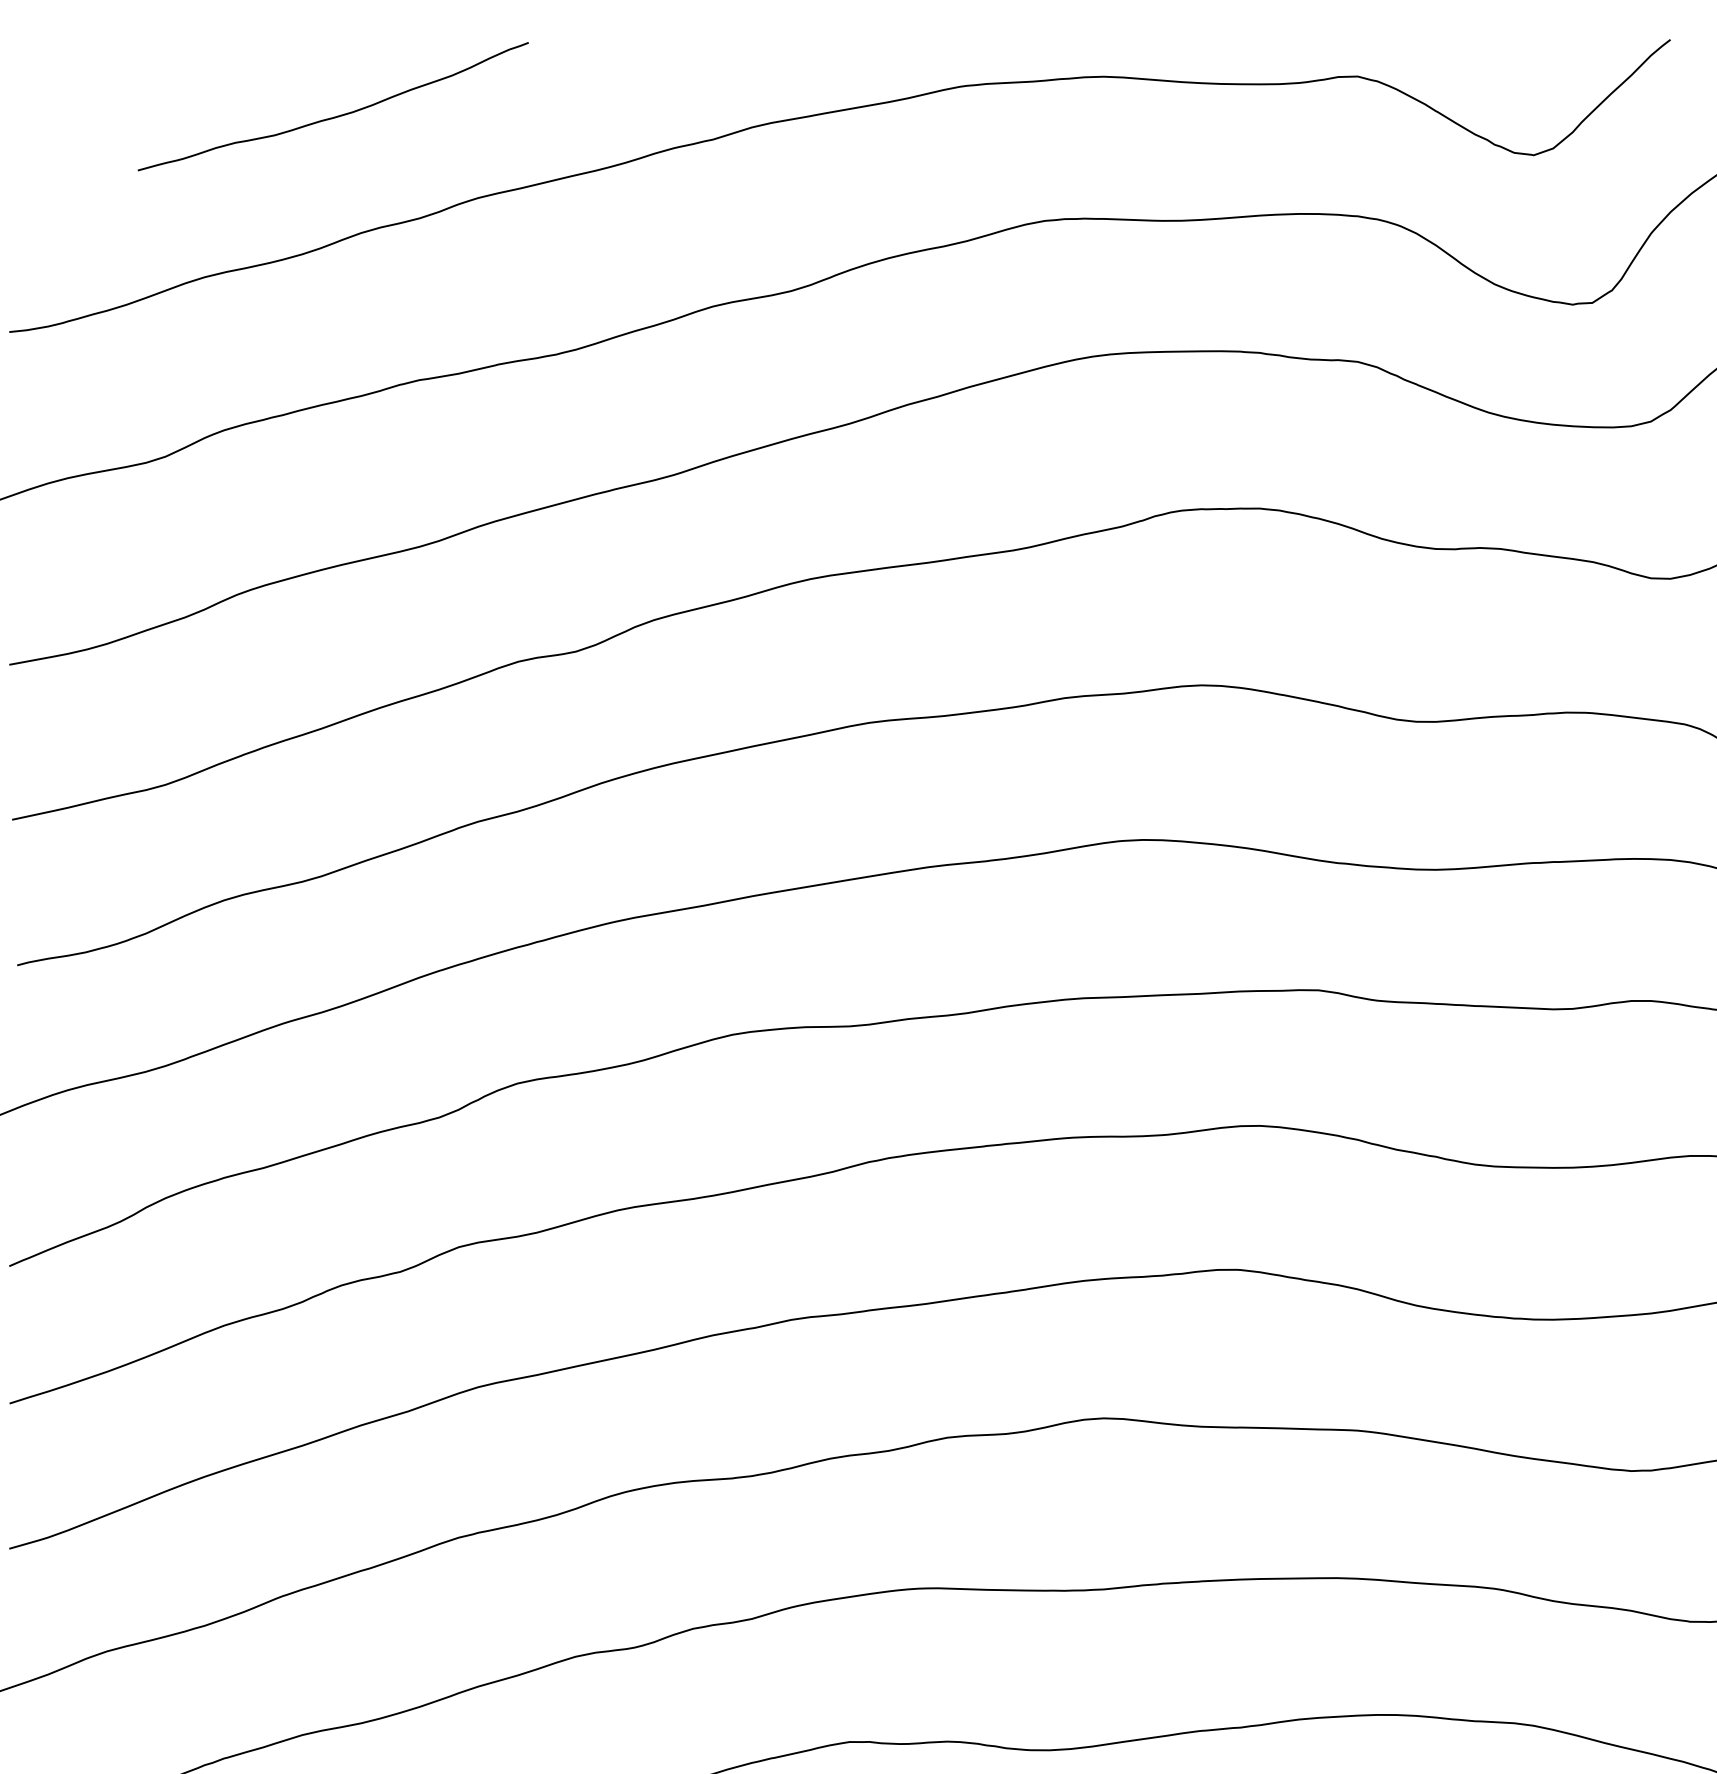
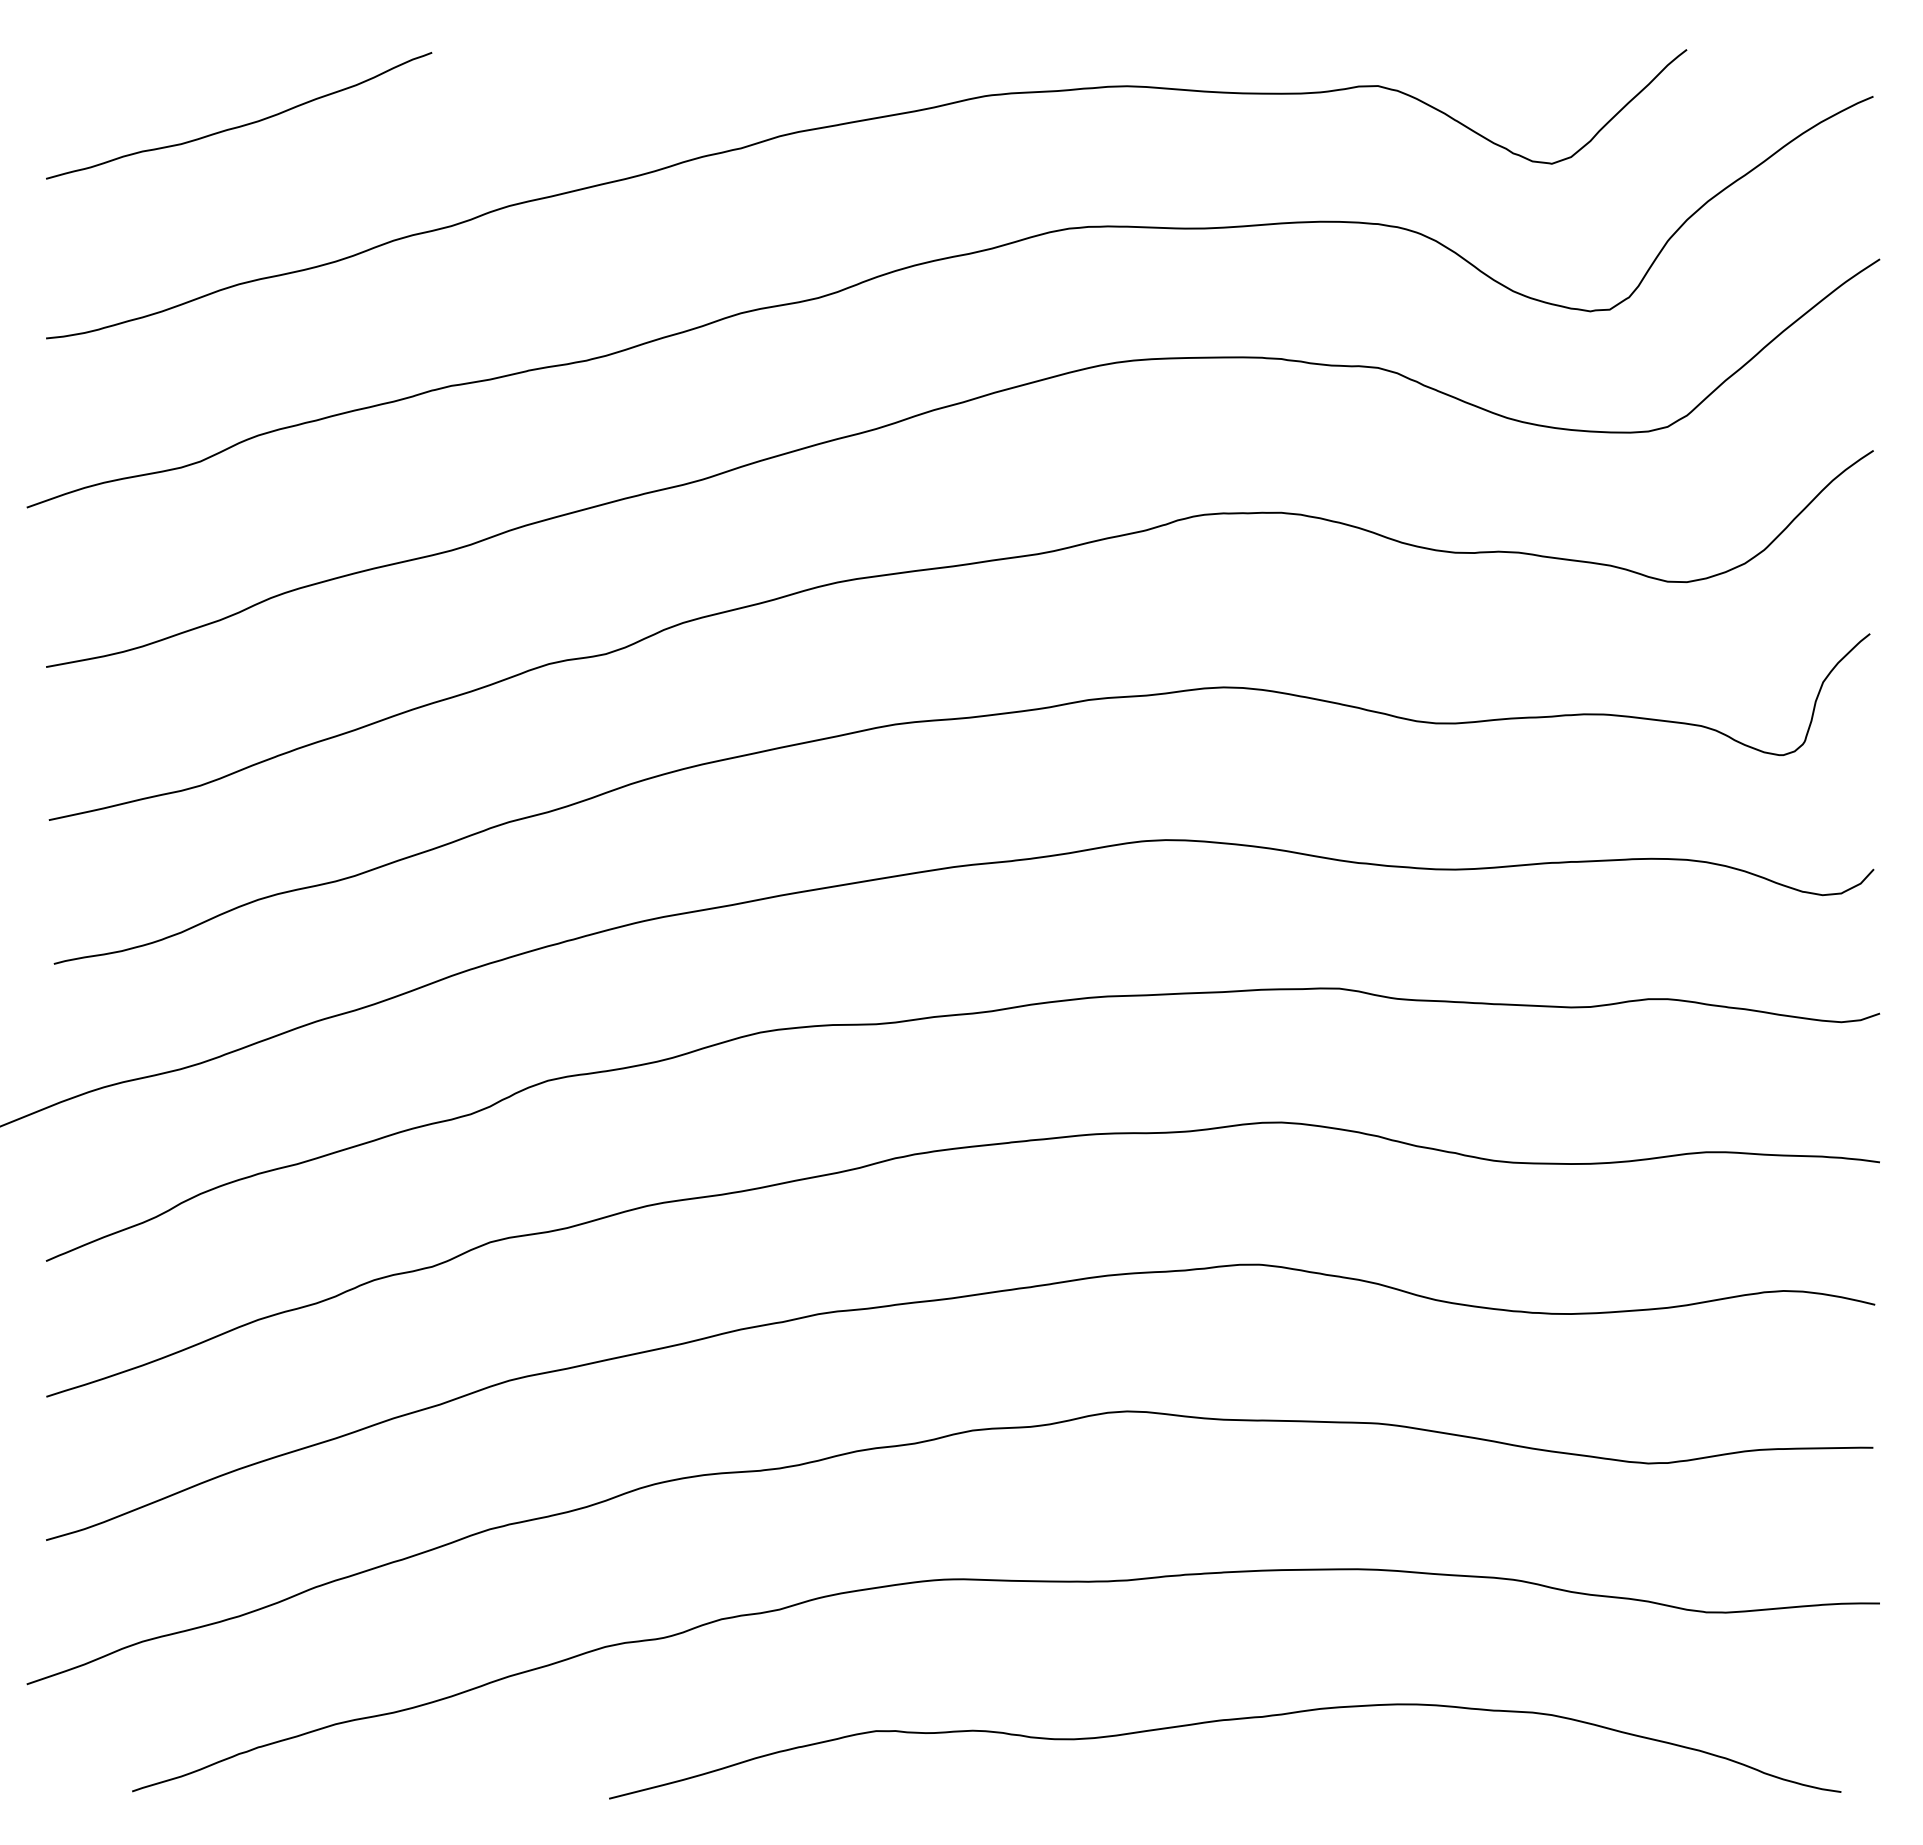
curve: (337, 115) -> (243, 124), moved

